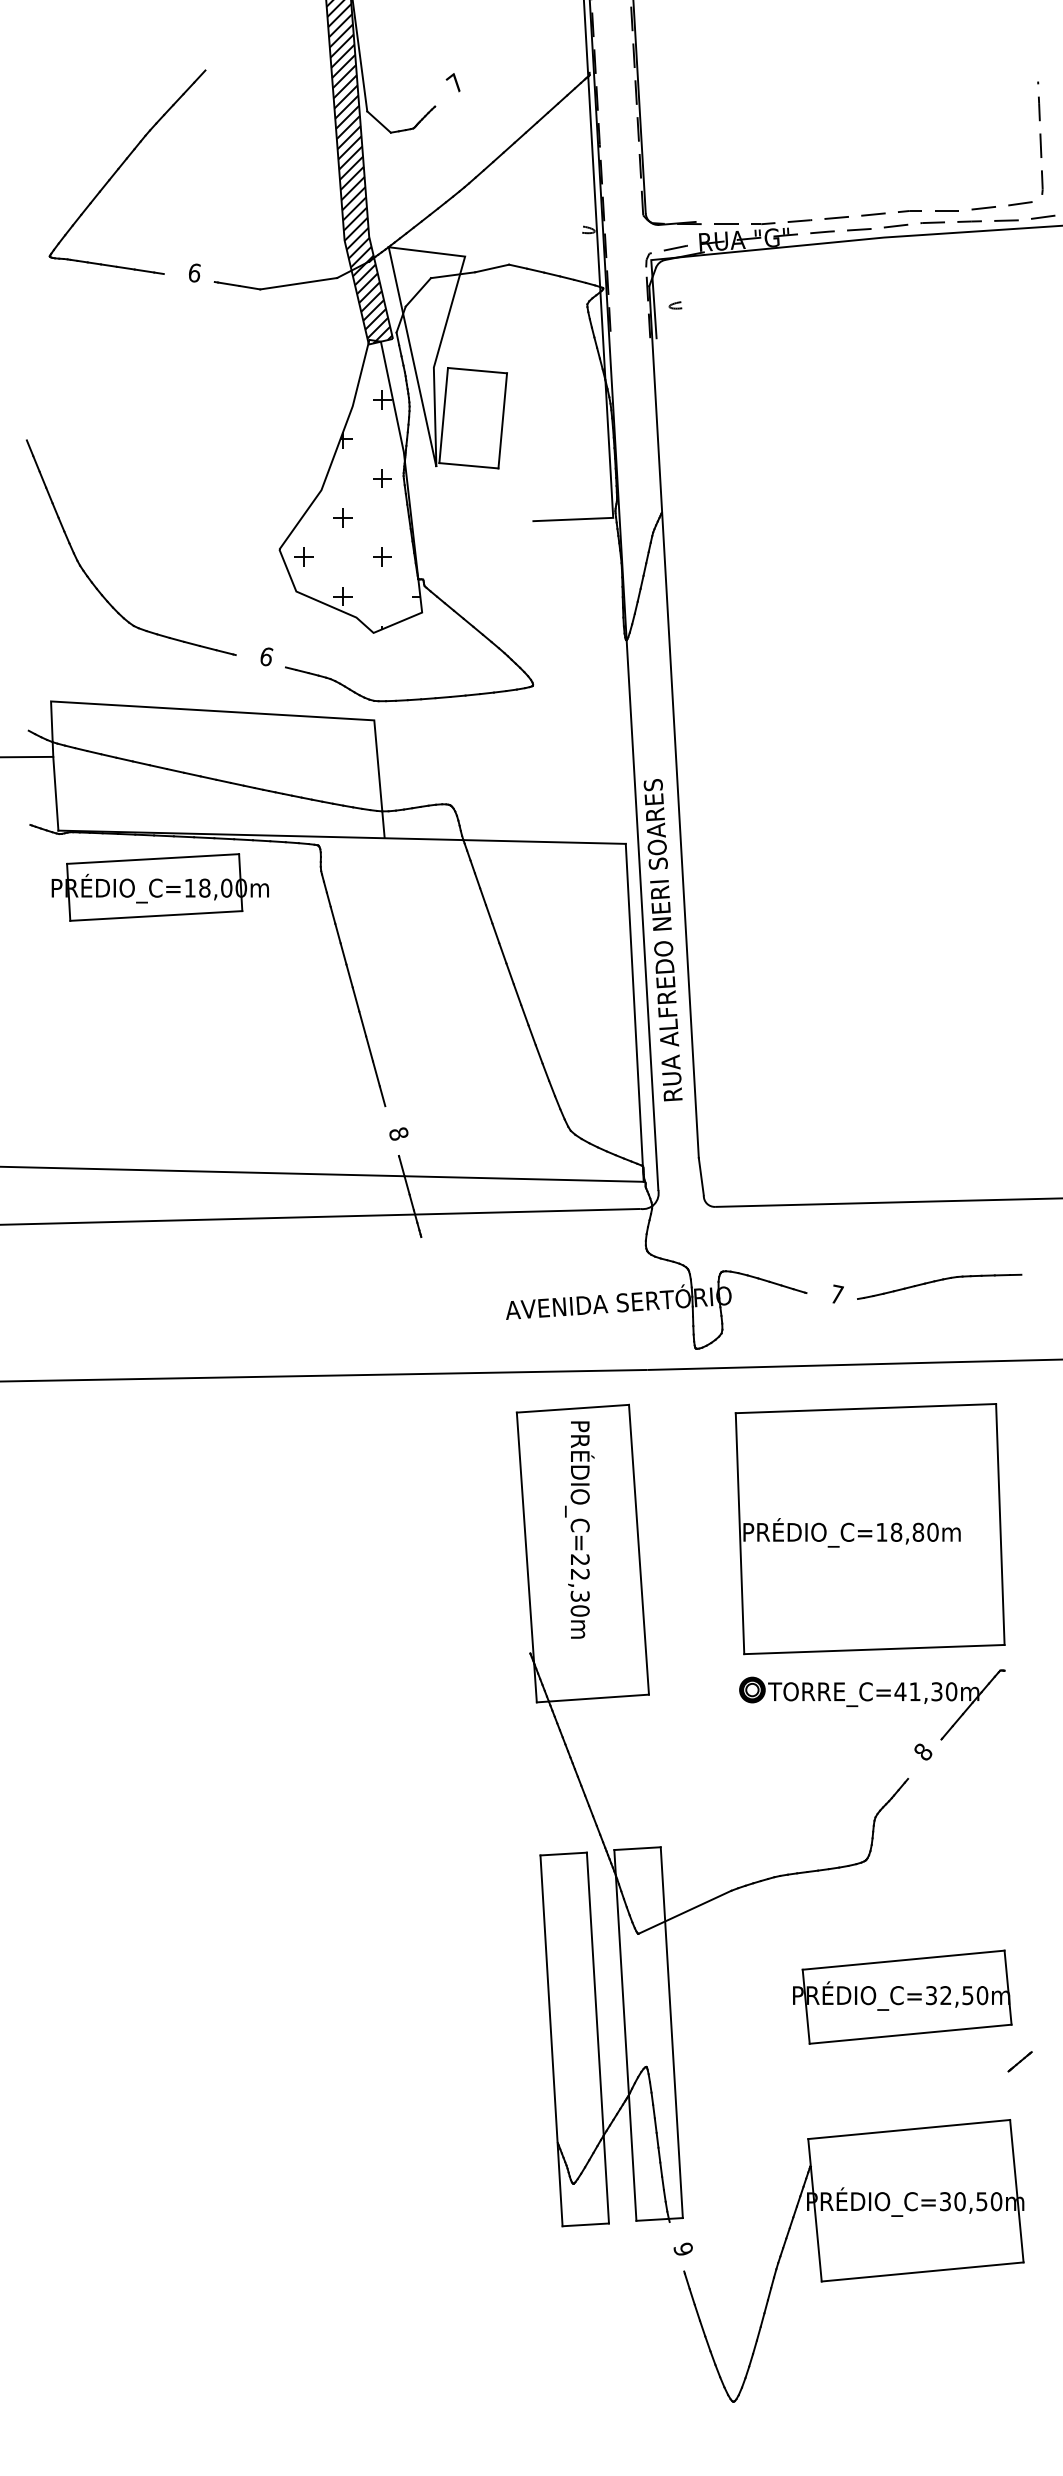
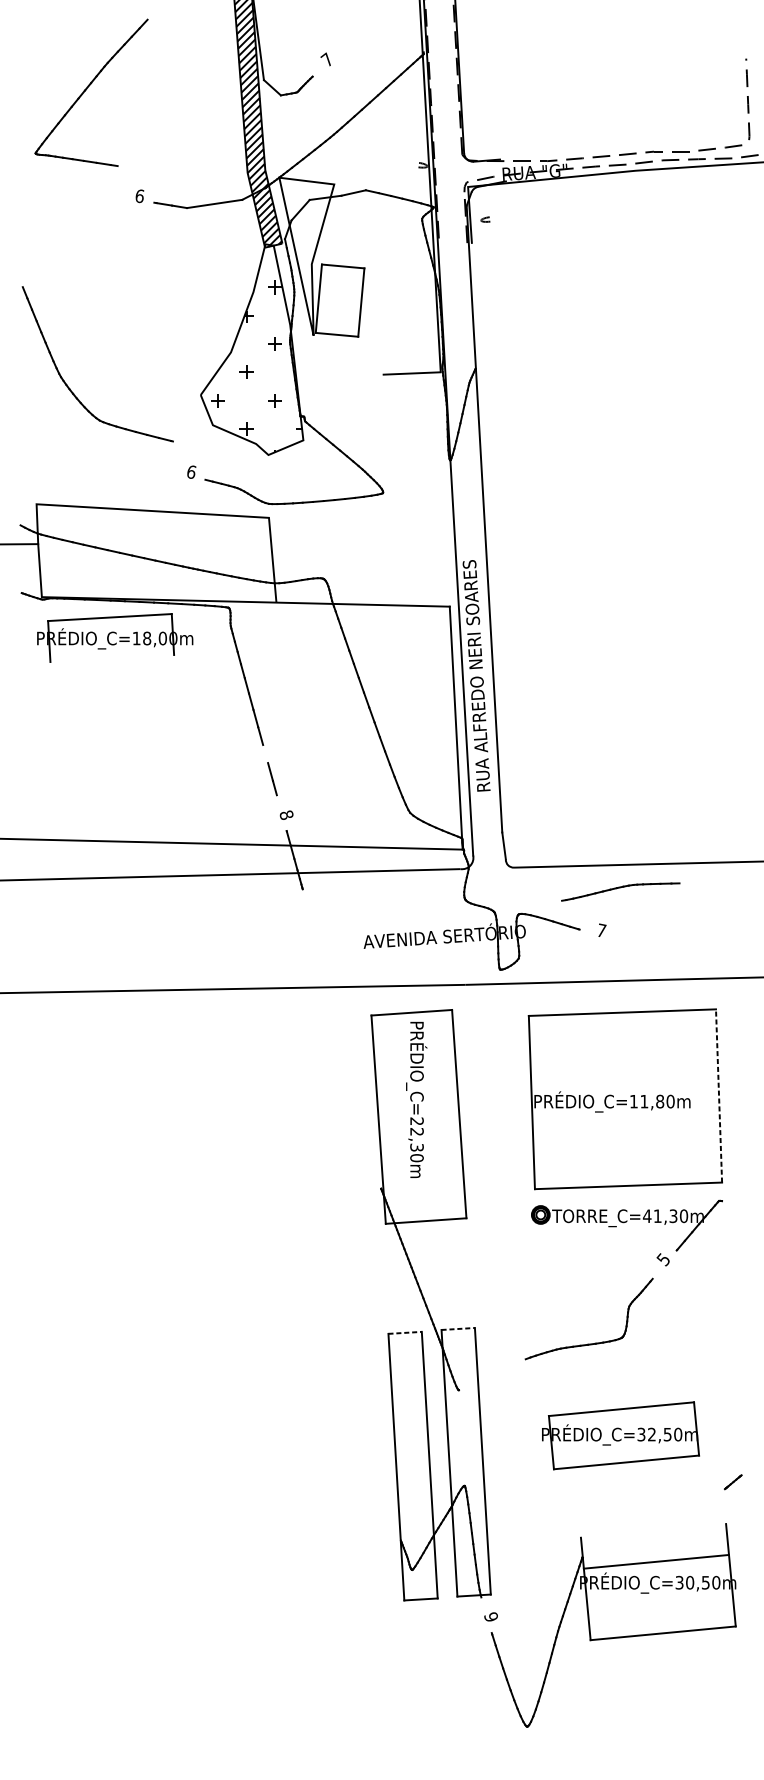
part: (122, 165) -> (87, 88), moved
part: (90, 578) -> (68, 386), moved
line: (156, 915) -> (112, 658), removed
line: (369, 1048) -> (265, 753), removed
part: (939, 1286) -> (620, 891), moved
line: (1000, 1524) -> (719, 1095), solid -> dashed
text: (896, 1531) -> (644, 1100), PRÉDIO_C=18,80m -> PRÉDIO_C=11,80m
text: (922, 1752) -> (663, 1259), 8 -> 5
line: (638, 1848) -> (458, 1328), solid -> dashed
line: (564, 1854) -> (405, 1333), solid -> dashed
line: (684, 1911) -> (491, 1374), removed
part: (902, 1996) -> (620, 1435), moved
line: (909, 2129) -> (656, 1561), moved

